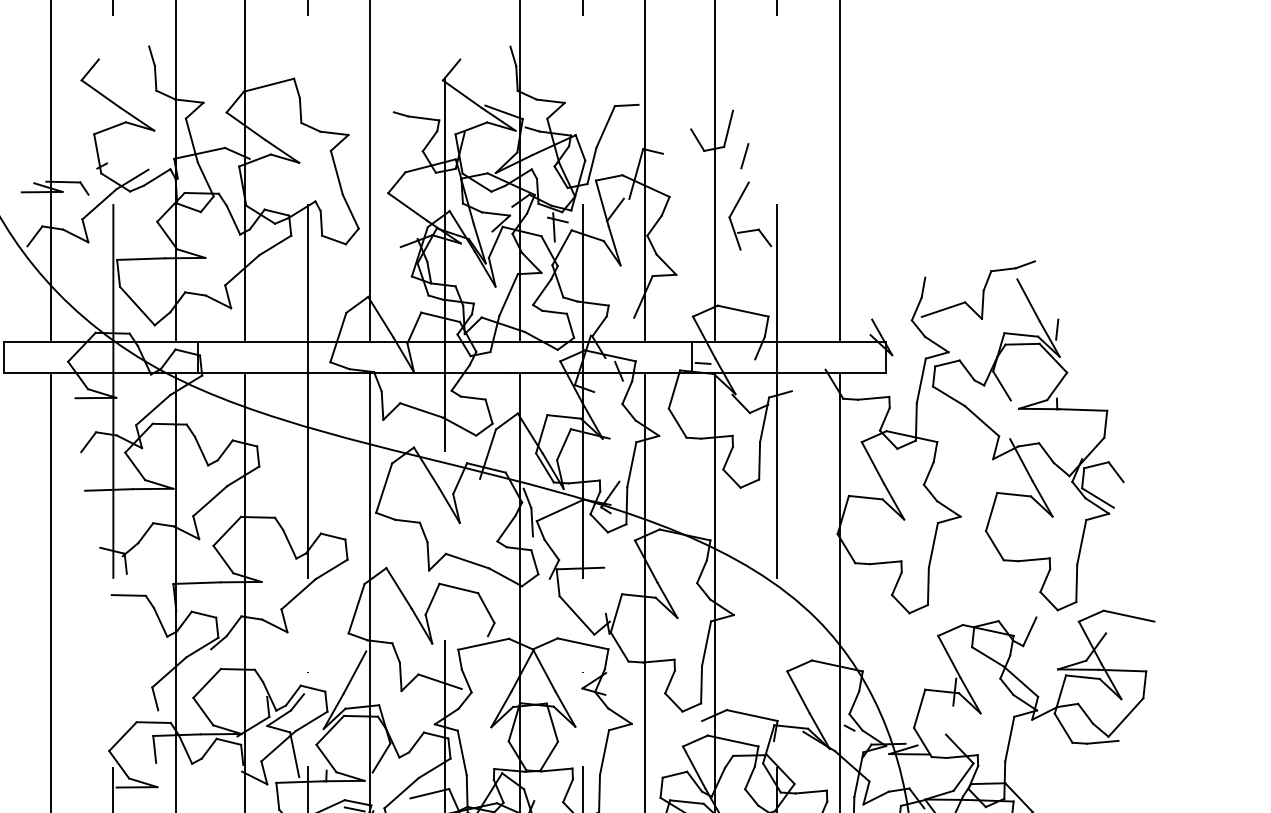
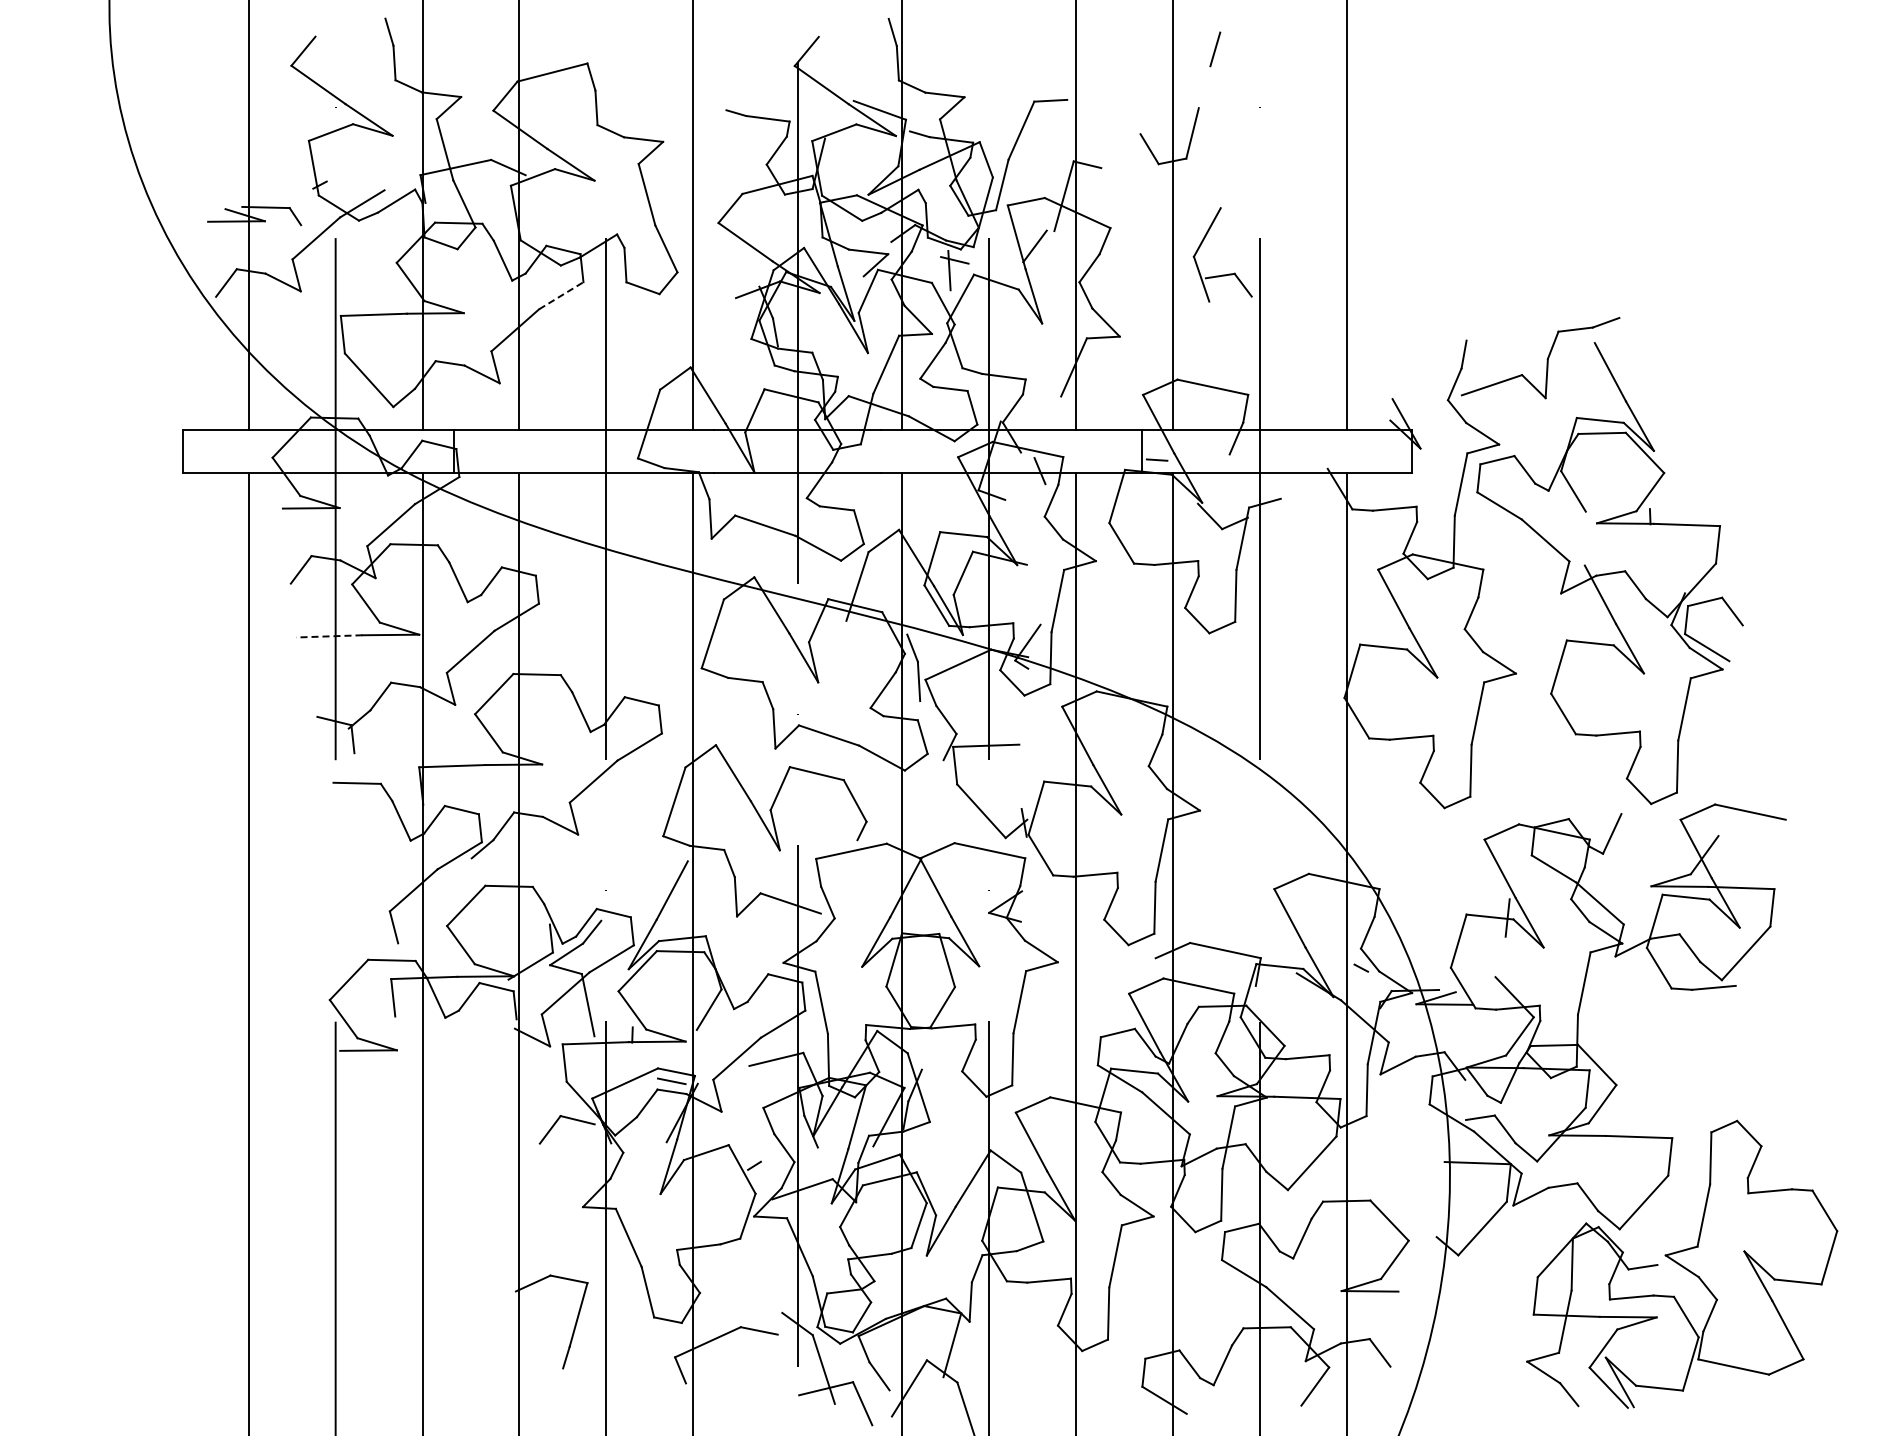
line: (745, 156) -> (1215, 49), moved
line: (275, 245) -> (561, 295), solid -> dashed
line: (1056, 329) -> (1649, 413), removed
line: (108, 490) -> (328, 636), solid -> dashed

